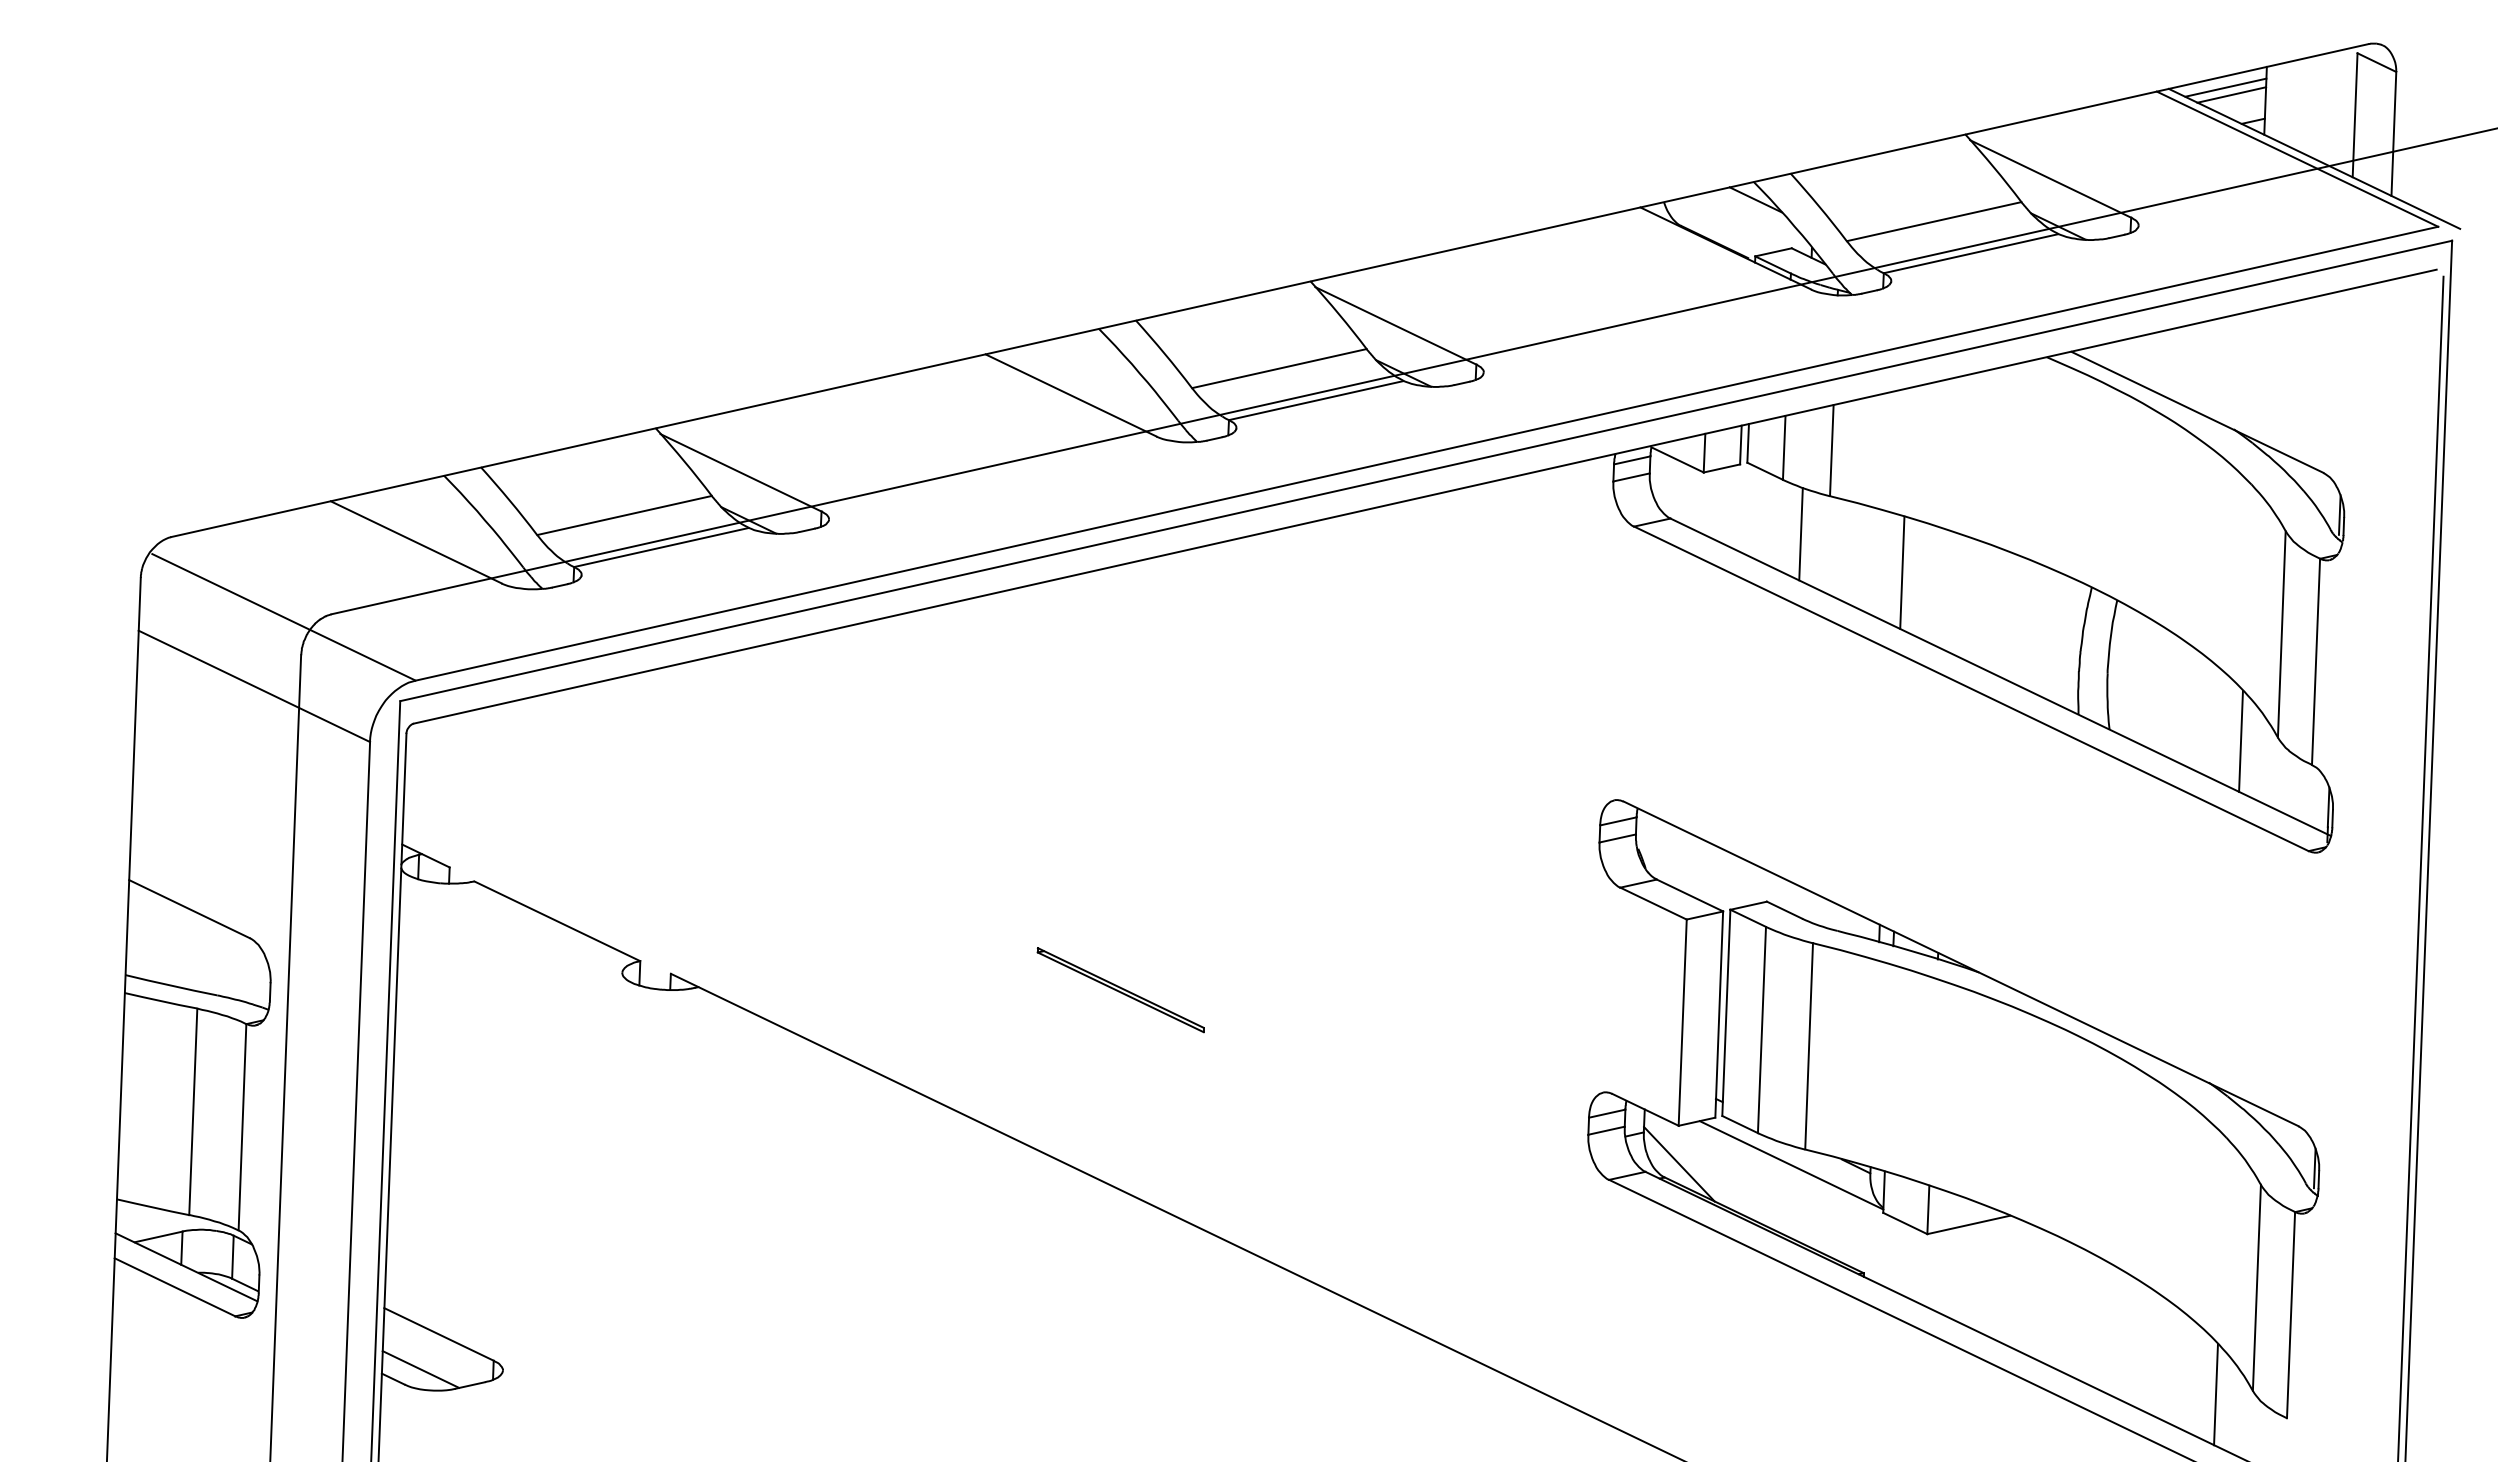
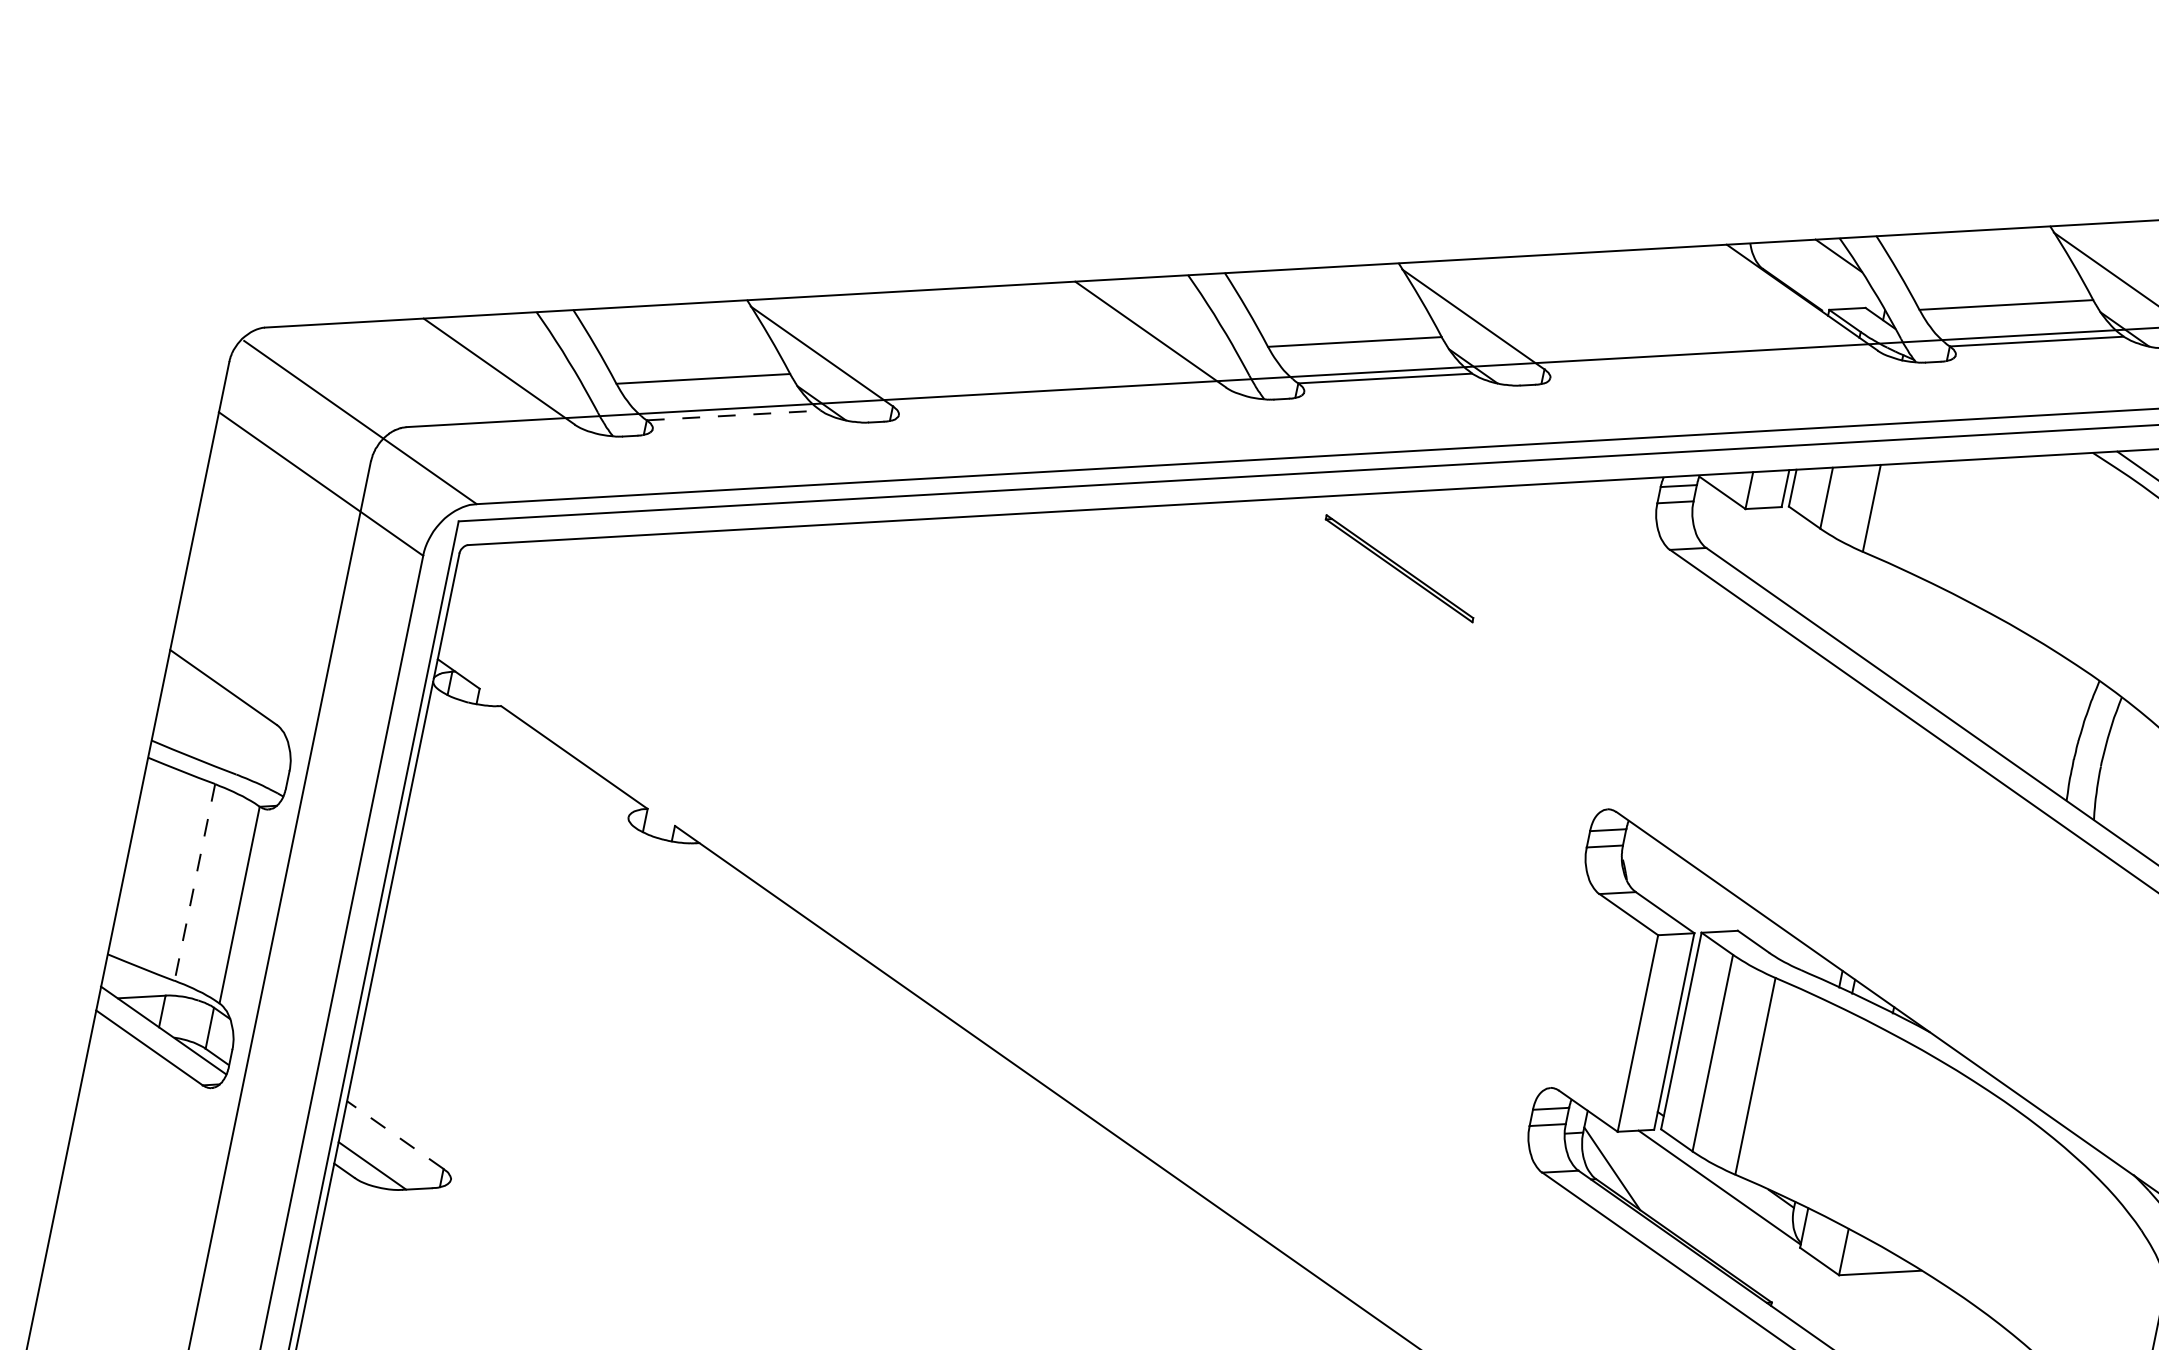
line: (1800, 534) -> (1828, 583), removed
line: (661, 547) -> (733, 415), solid -> dashed
line: (1902, 572) -> (1920, 636), removed
part: (1120, 990) -> (1399, 569), moved
line: (193, 1112) -> (195, 883), solid -> dashed
line: (439, 1334) -> (395, 1135), solid -> dashed

